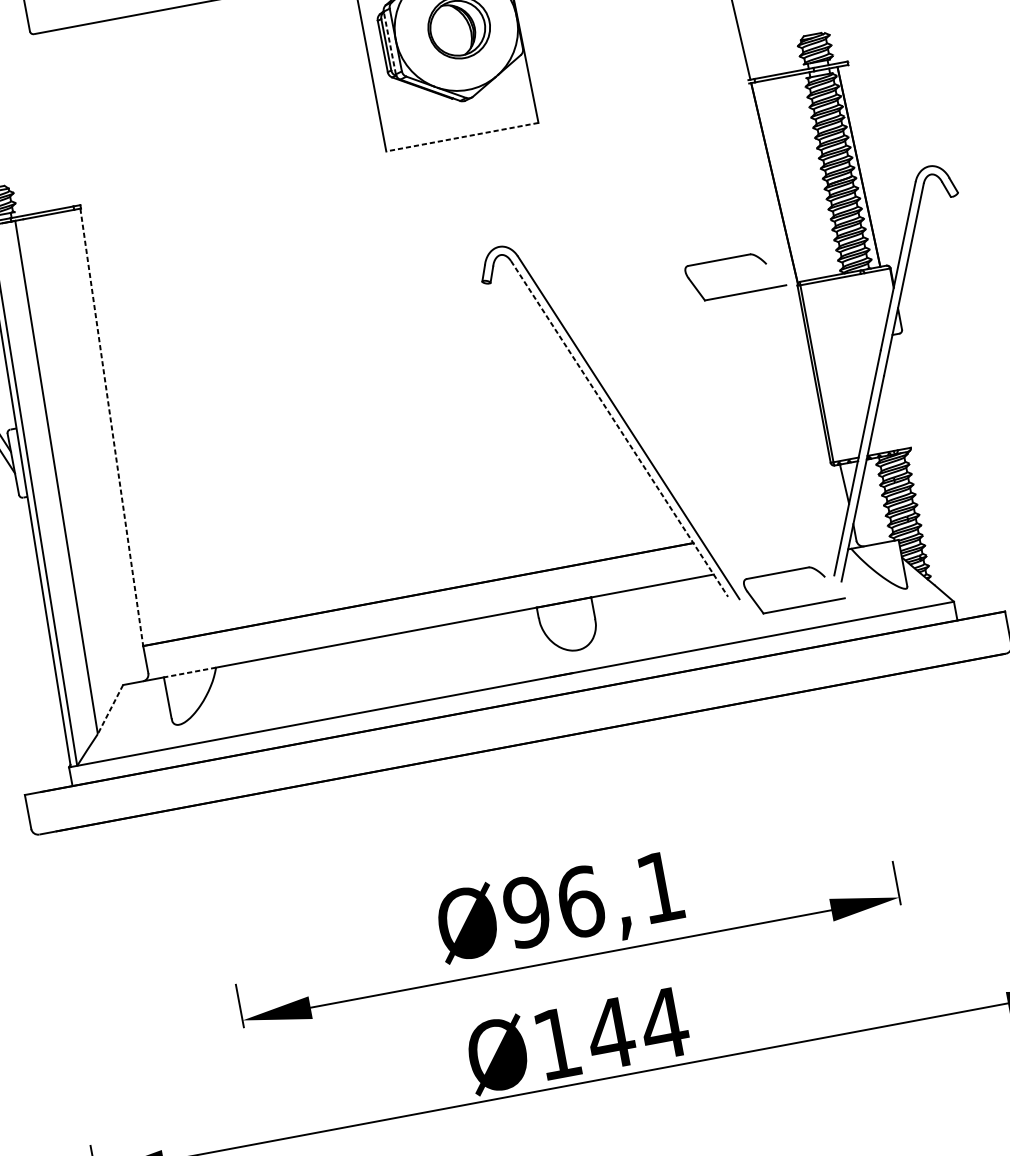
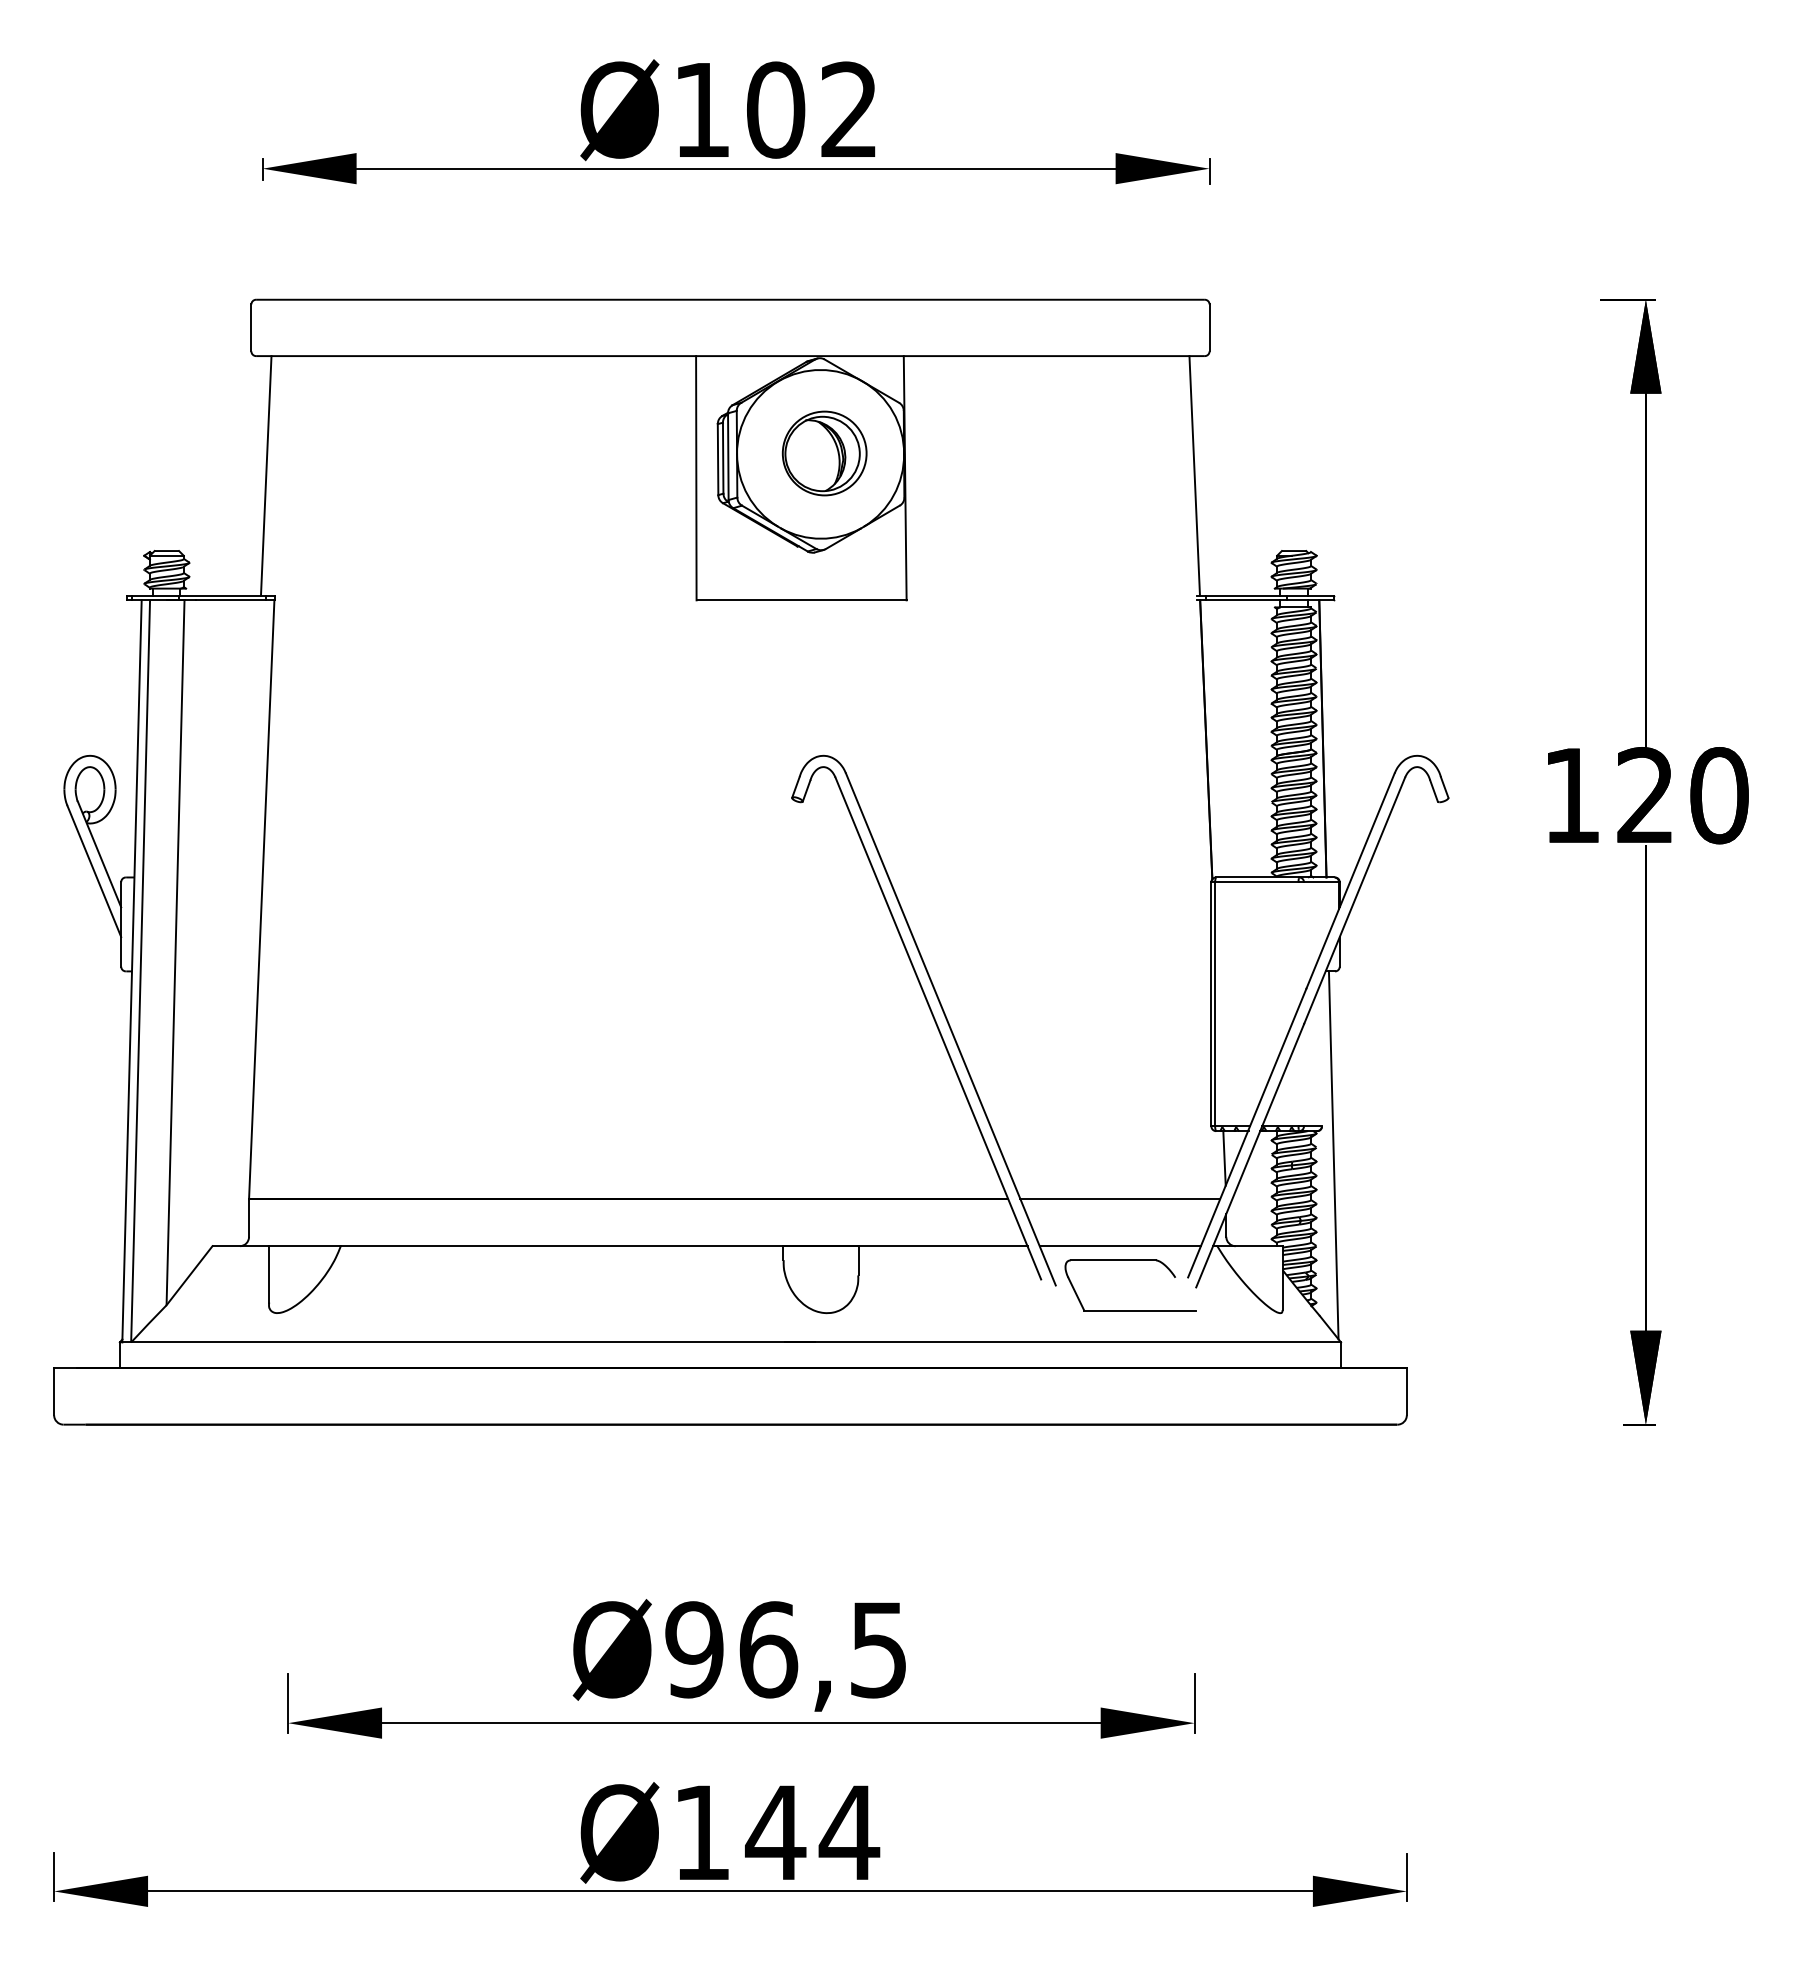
line: (389, 42) -> (728, 456), dashed -> solid
line: (57, 119) -> (265, 475), added
line: (462, 137) -> (801, 600), dashed -> solid
part: (731, 257) -> (1130, 828), removed
line: (111, 427) -> (261, 899), dashed -> solid
line: (619, 429) -> (938, 1029), dashed -> solid
line: (923, 467) -> (1333, 1155), added
line: (774, 528) -> (1120, 1199), added
line: (780, 562) -> (1119, 1246), added
line: (189, 672) -> (304, 1246), dashed -> solid
line: (110, 710) -> (189, 1276), dashed -> solid
text: (660, 887) -> (878, 1650), Ø96,1 -> Ø96,5

